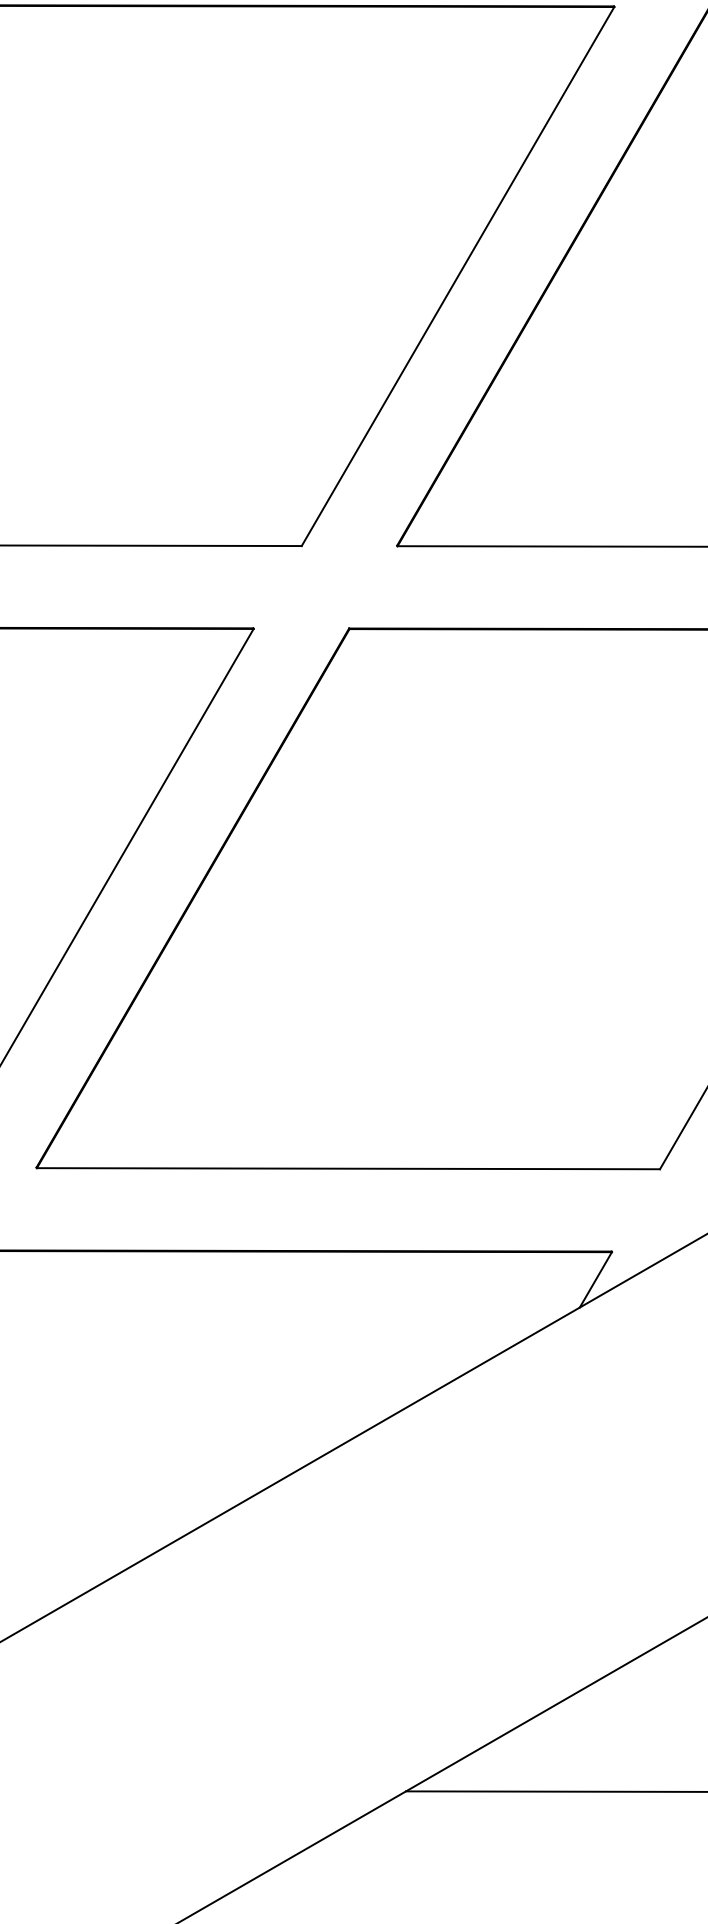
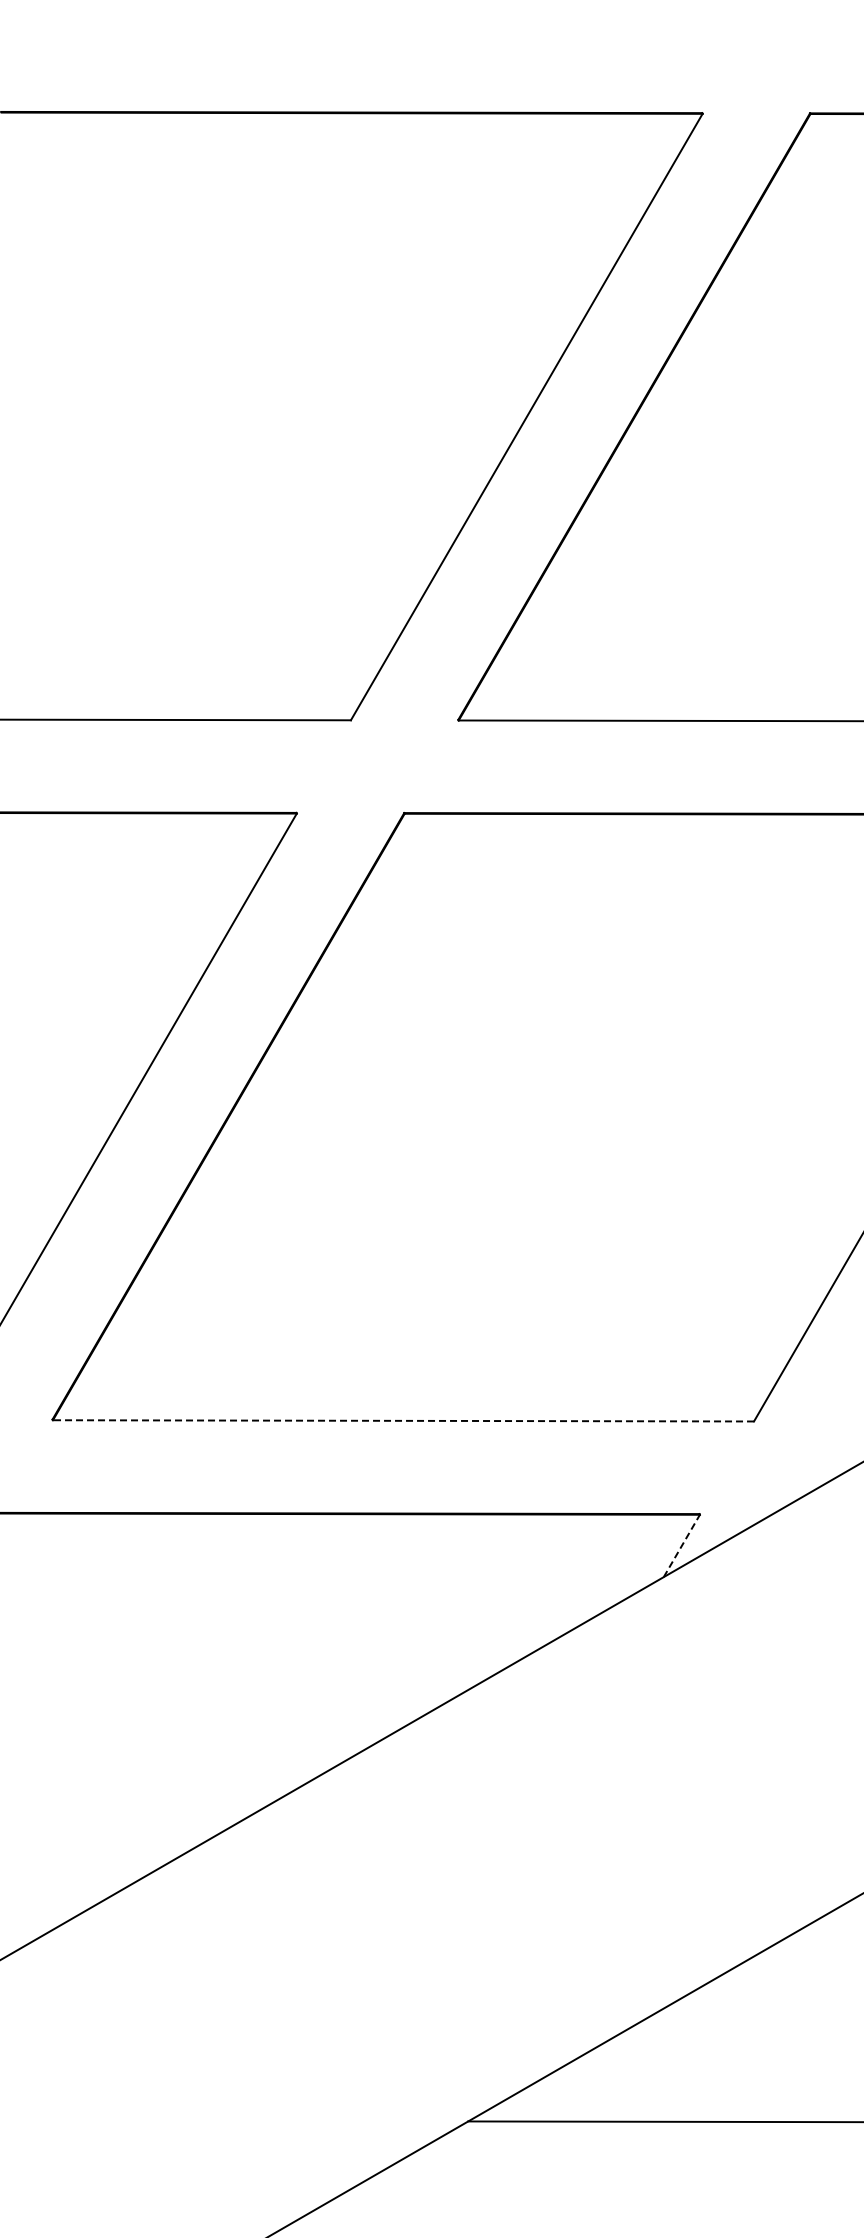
line: (348, 1168) -> (403, 1420), solid -> dashed
line: (596, 1279) -> (682, 1545), solid -> dashed

